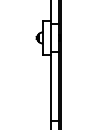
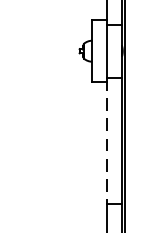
line: (51, 87) -> (107, 142), solid -> dashed

